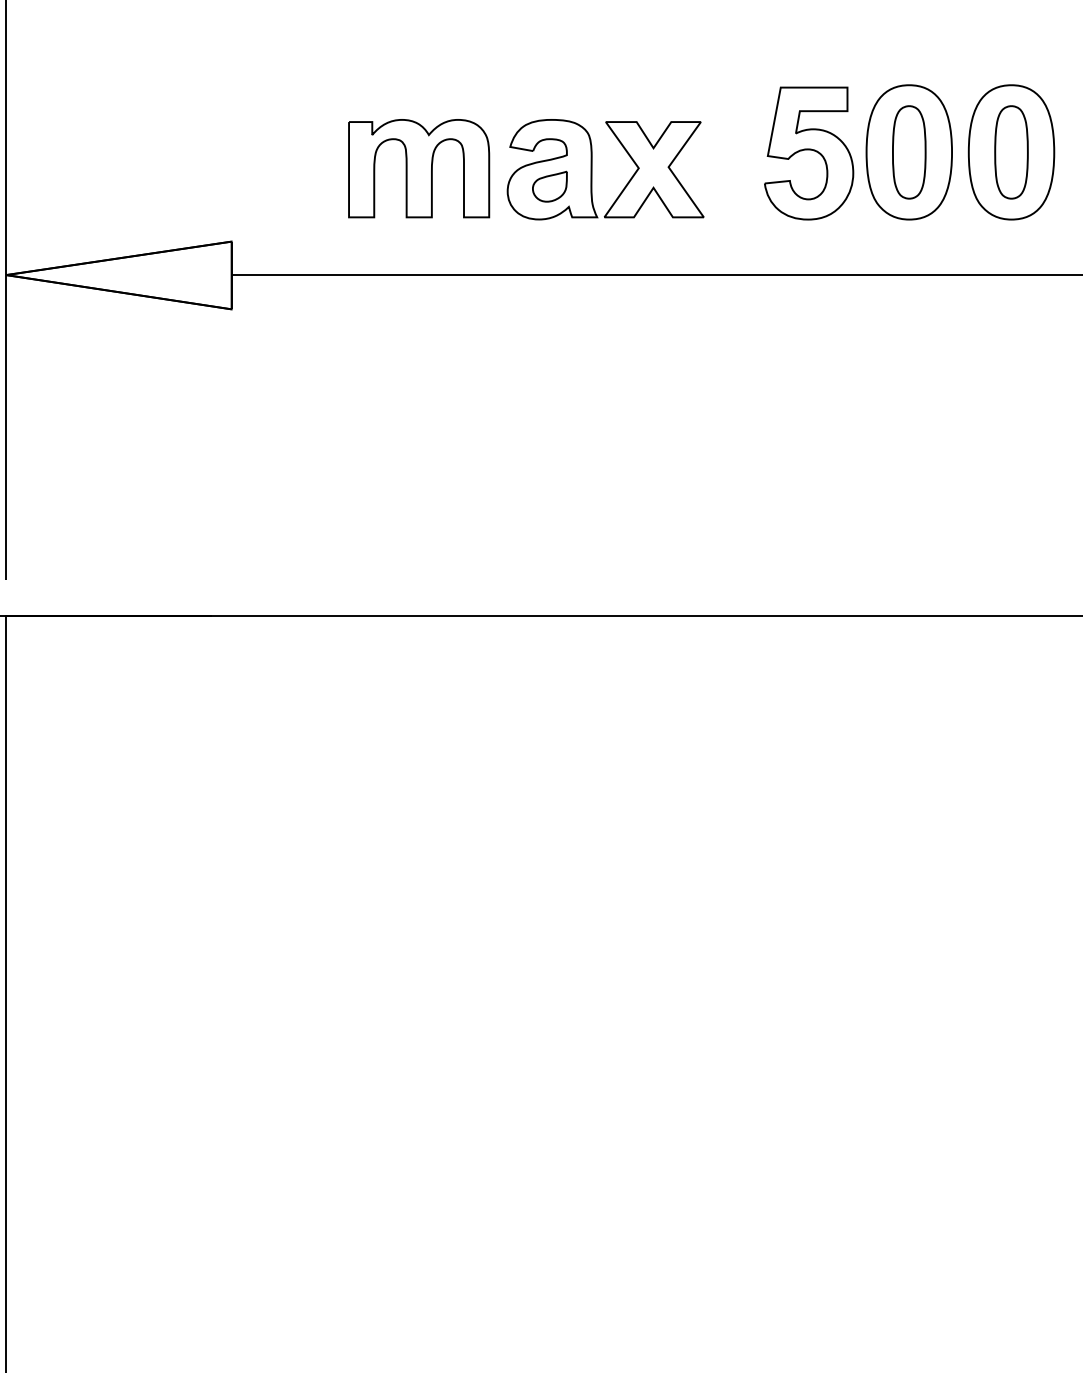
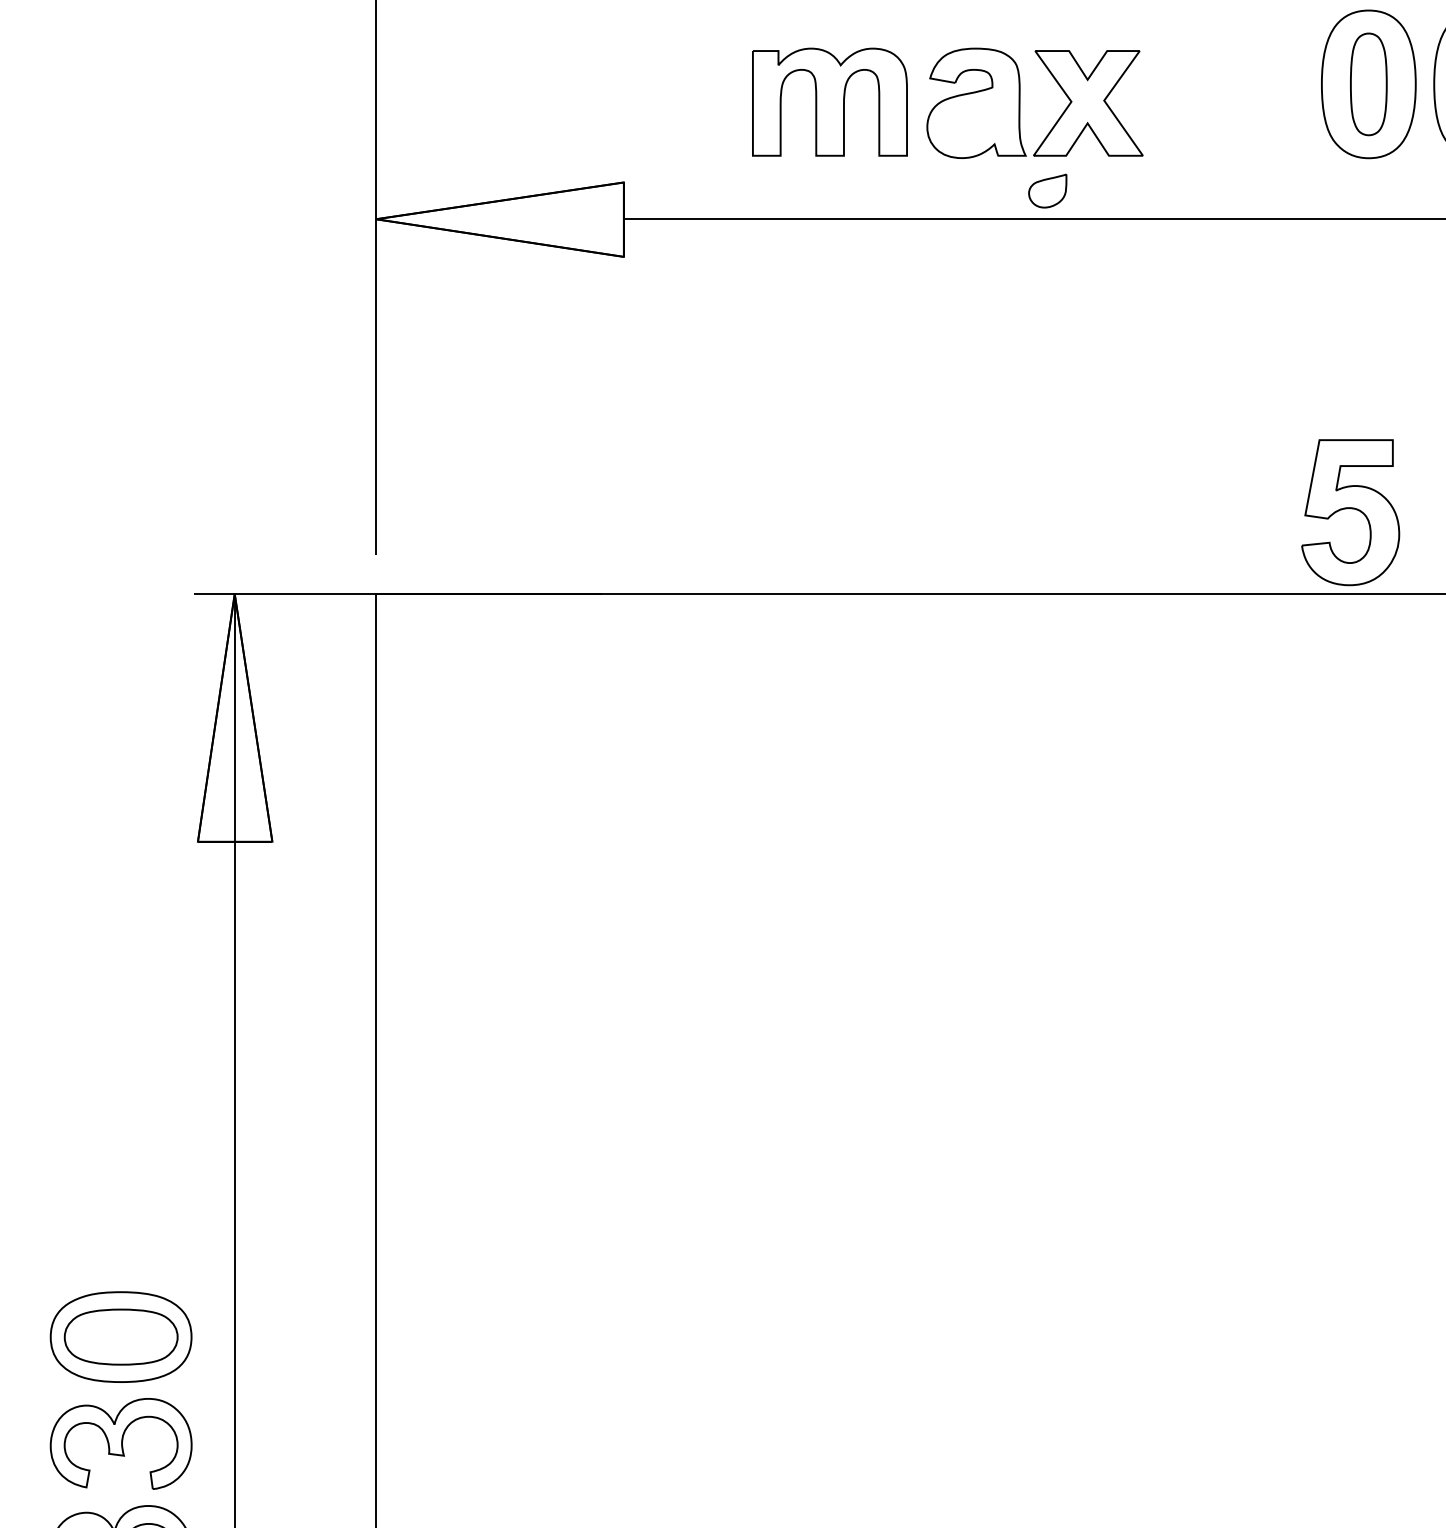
part: (808, 153) -> (1350, 512), moved
part: (549, 186) -> (1047, 190), moved

